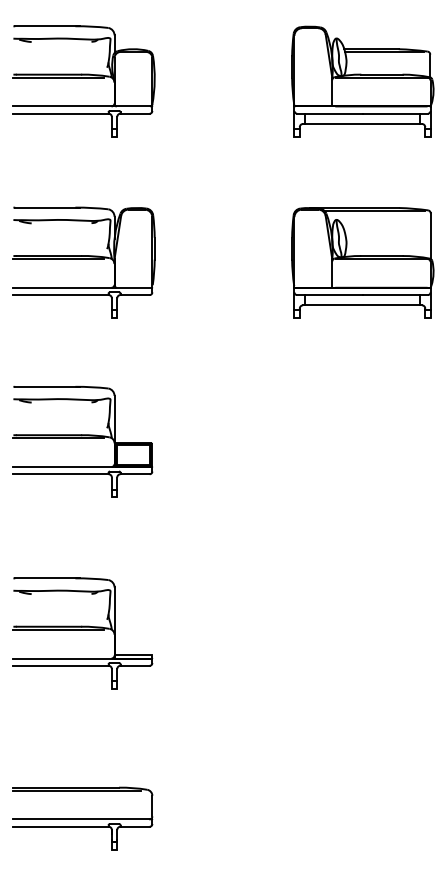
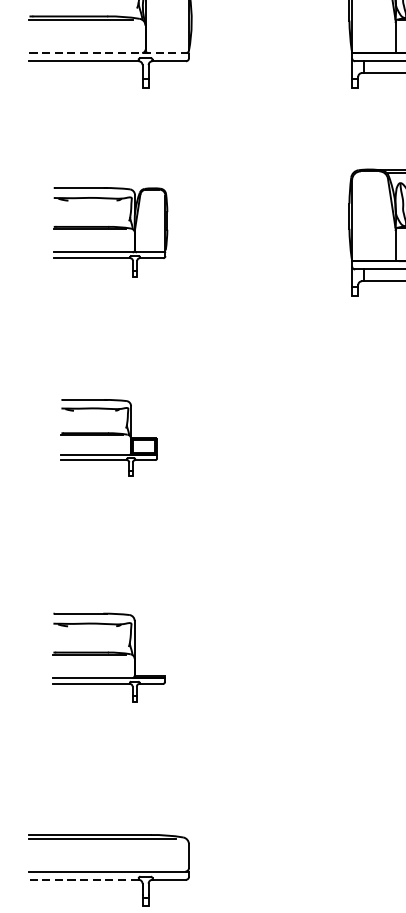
line: (83, 106) -> (109, 53), solid -> dashed
part: (83, 262) -> (109, 232), size x0.7
part: (82, 441) -> (108, 437), size x0.6
part: (82, 633) -> (108, 658), size x0.7
line: (60, 826) -> (83, 879), solid -> dashed

